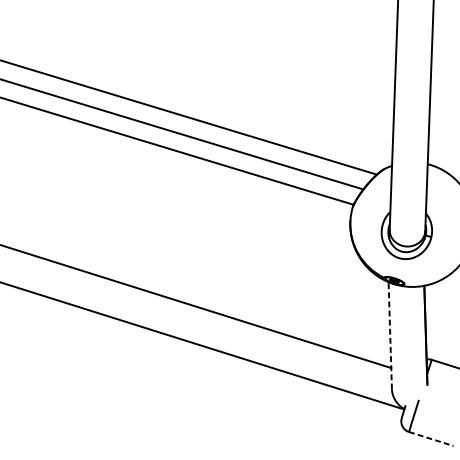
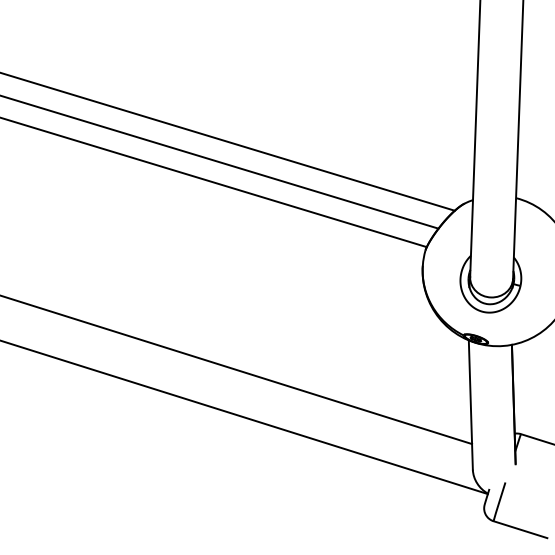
line: (389, 336) -> (470, 405), dashed -> solid
line: (431, 438) -> (520, 529), dashed -> solid

